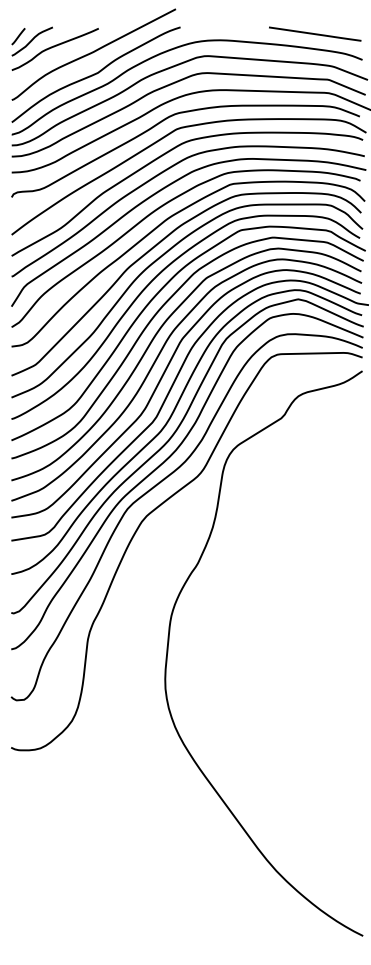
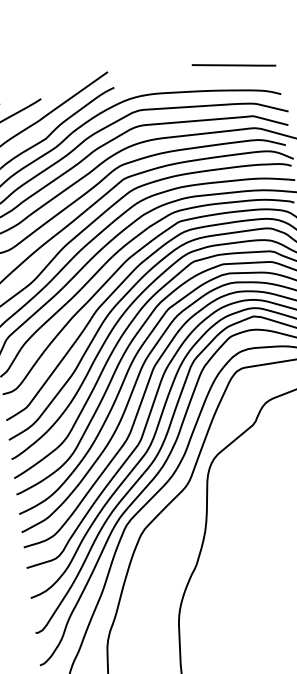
line: (315, 33) -> (234, 64), moved

